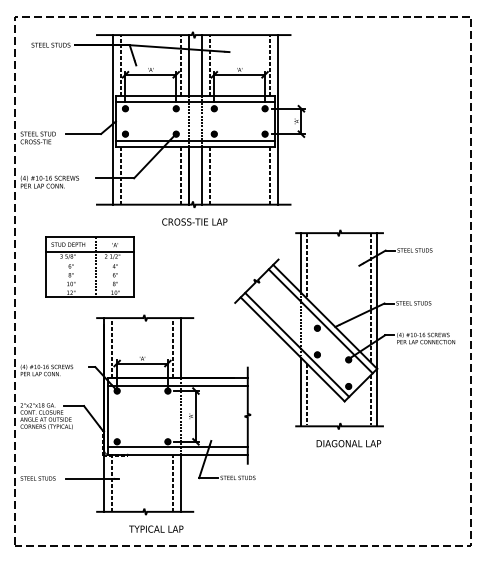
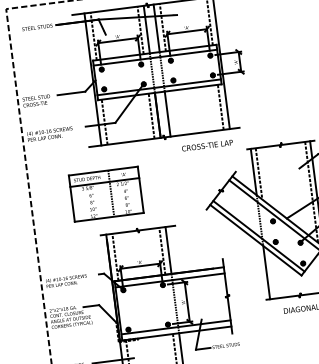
line: (209, 175) -> (173, 113), removed
text: (194, 221) -> (207, 145), moved
part: (89, 266) -> (105, 193), moved
line: (307, 394) -> (271, 273), removed

